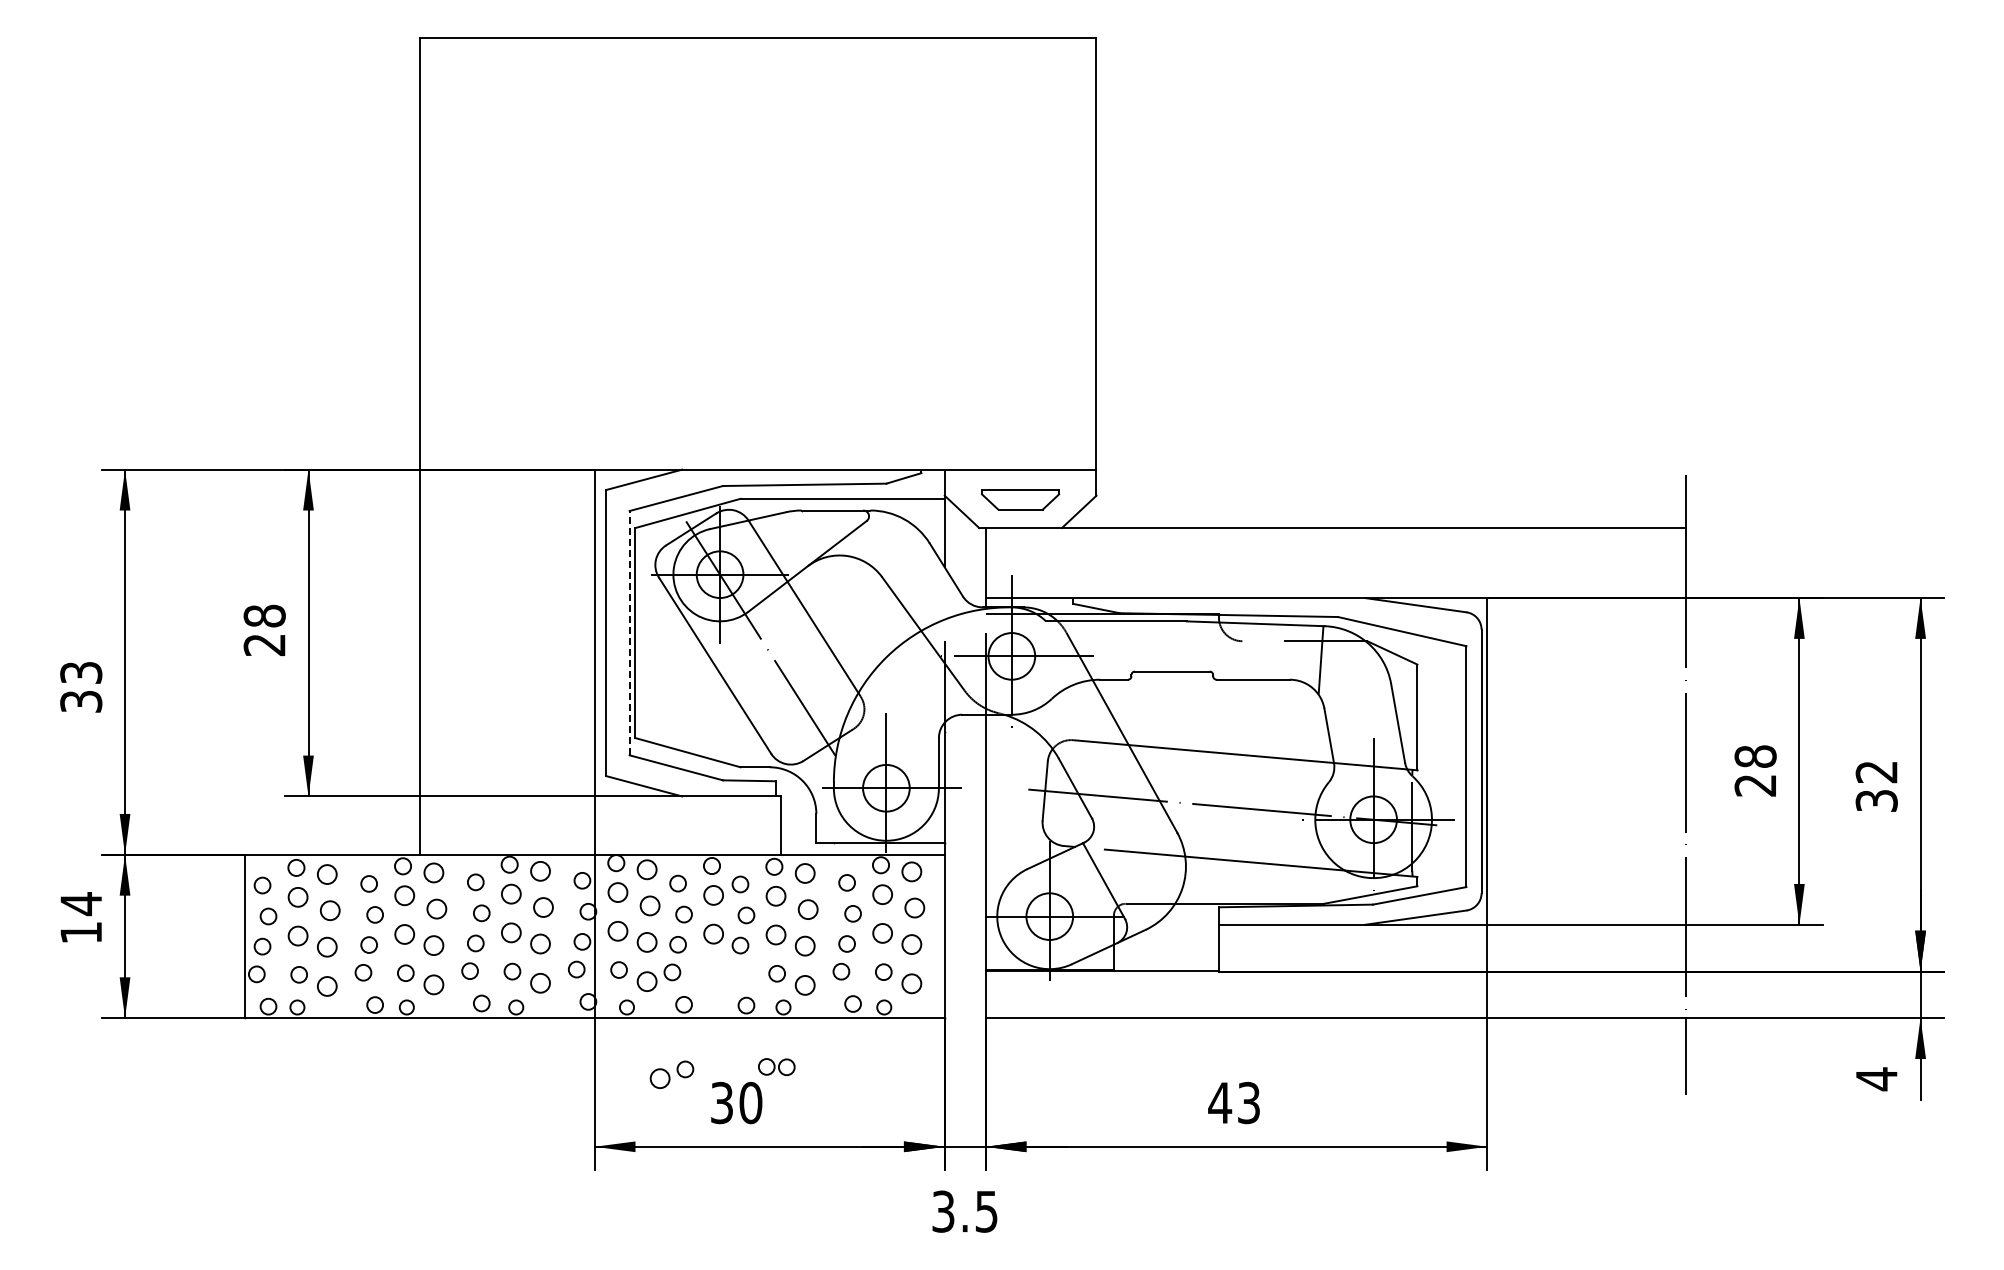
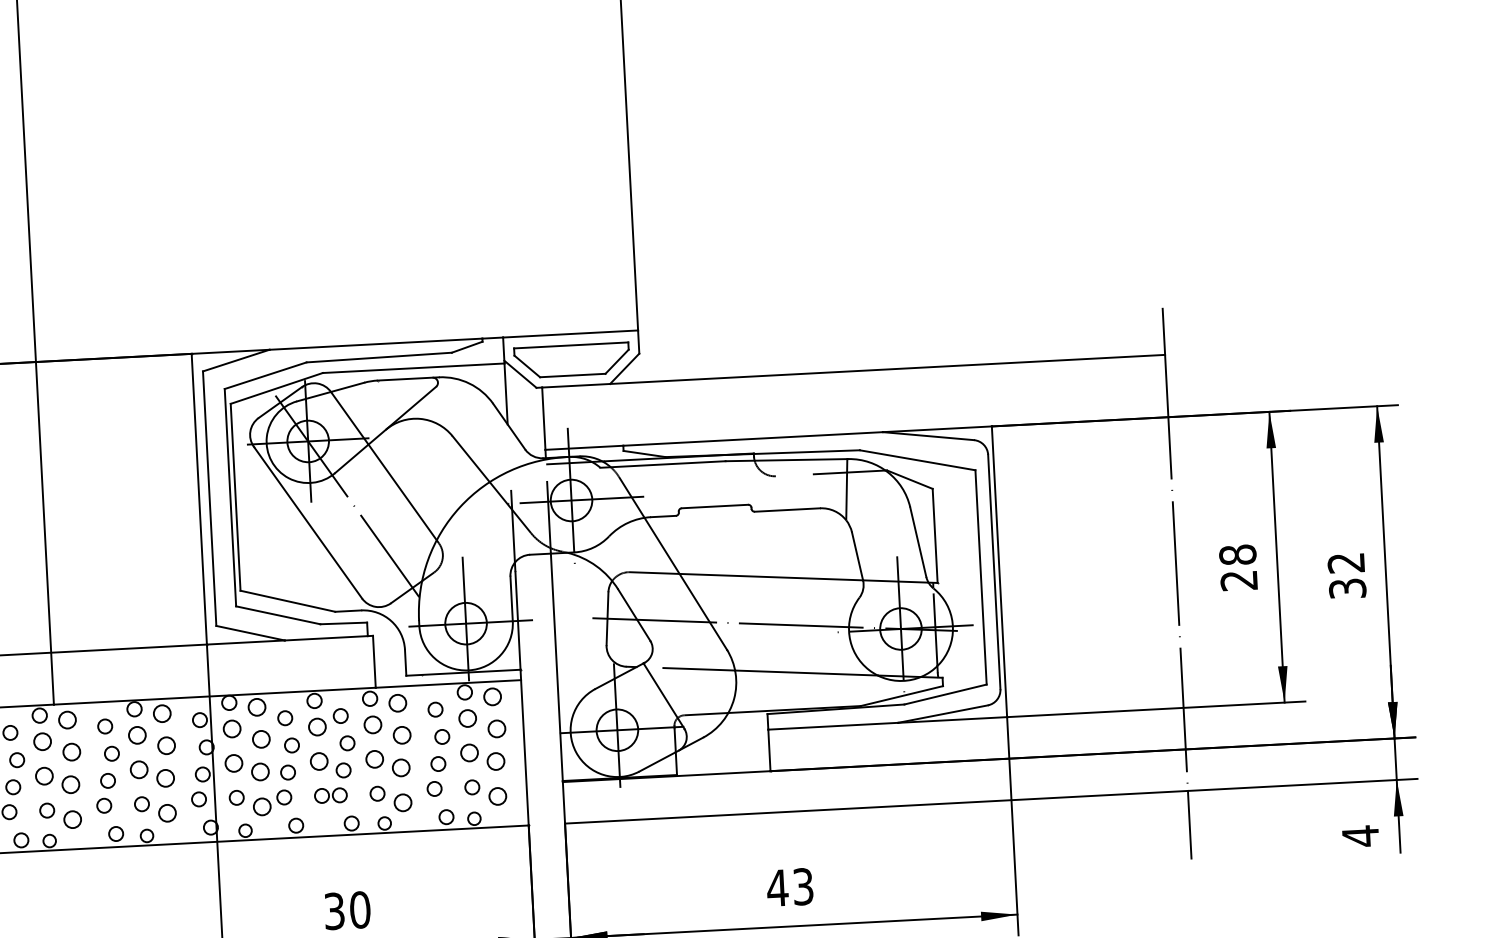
part: (1020, 499) -> (571, 360), size x1.67
line: (629, 632) -> (230, 497), dashed -> solid
part: (776, 1067) -> (330, 796), moved
part: (671, 1074) -> (288, 888), removed

